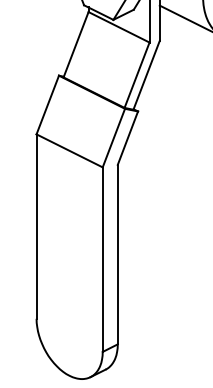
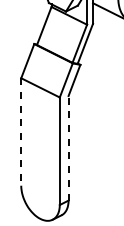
line: (36, 225) -> (21, 131), solid -> dashed
line: (117, 253) -> (68, 147), solid -> dashed

